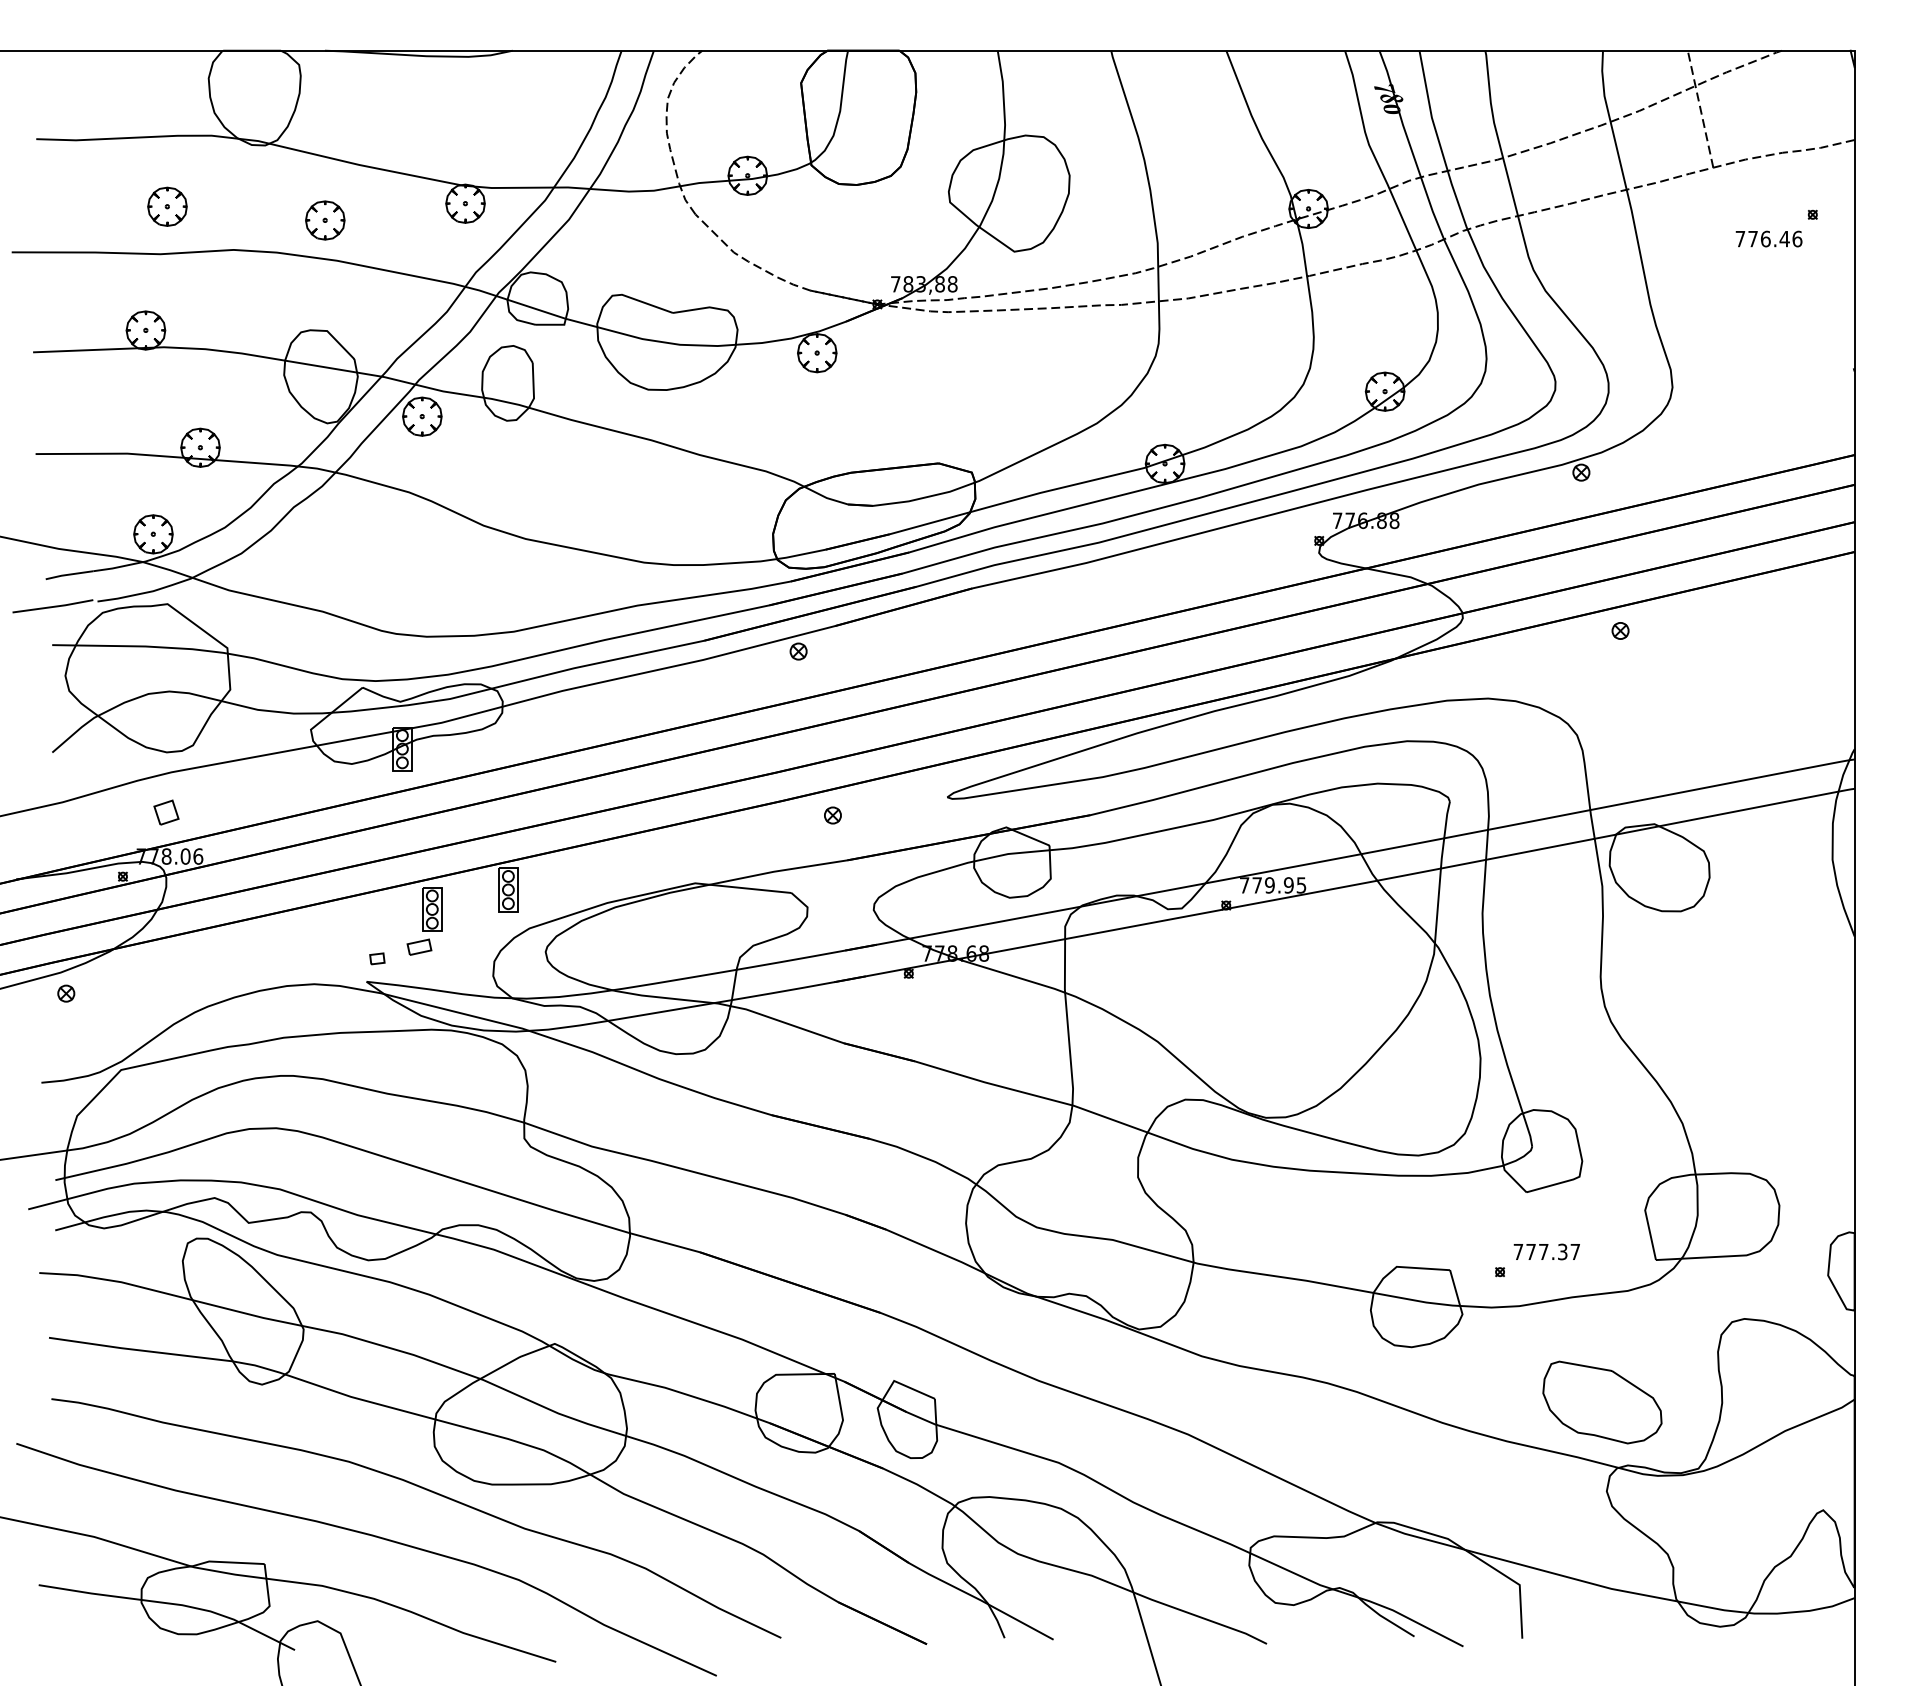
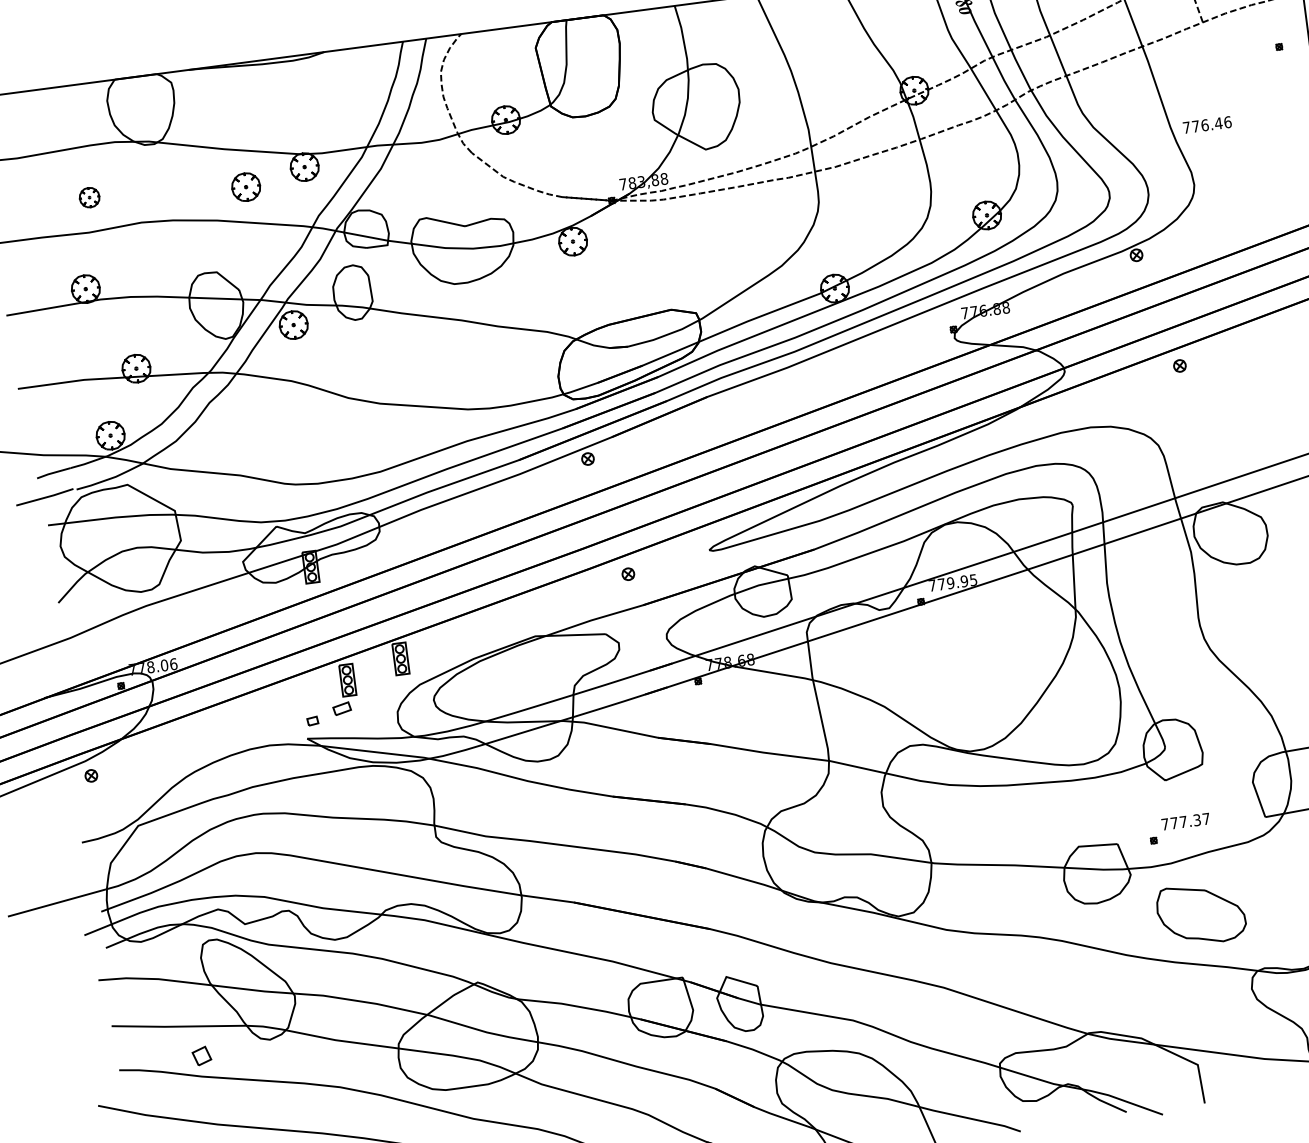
part: (167, 206) -> (89, 197), size x0.7
part: (325, 220) -> (246, 187), moved
text: (1768, 238) -> (1206, 124), moved
part: (166, 812) -> (201, 1055), moved
part: (1602, 1402) -> (1201, 914), moved

